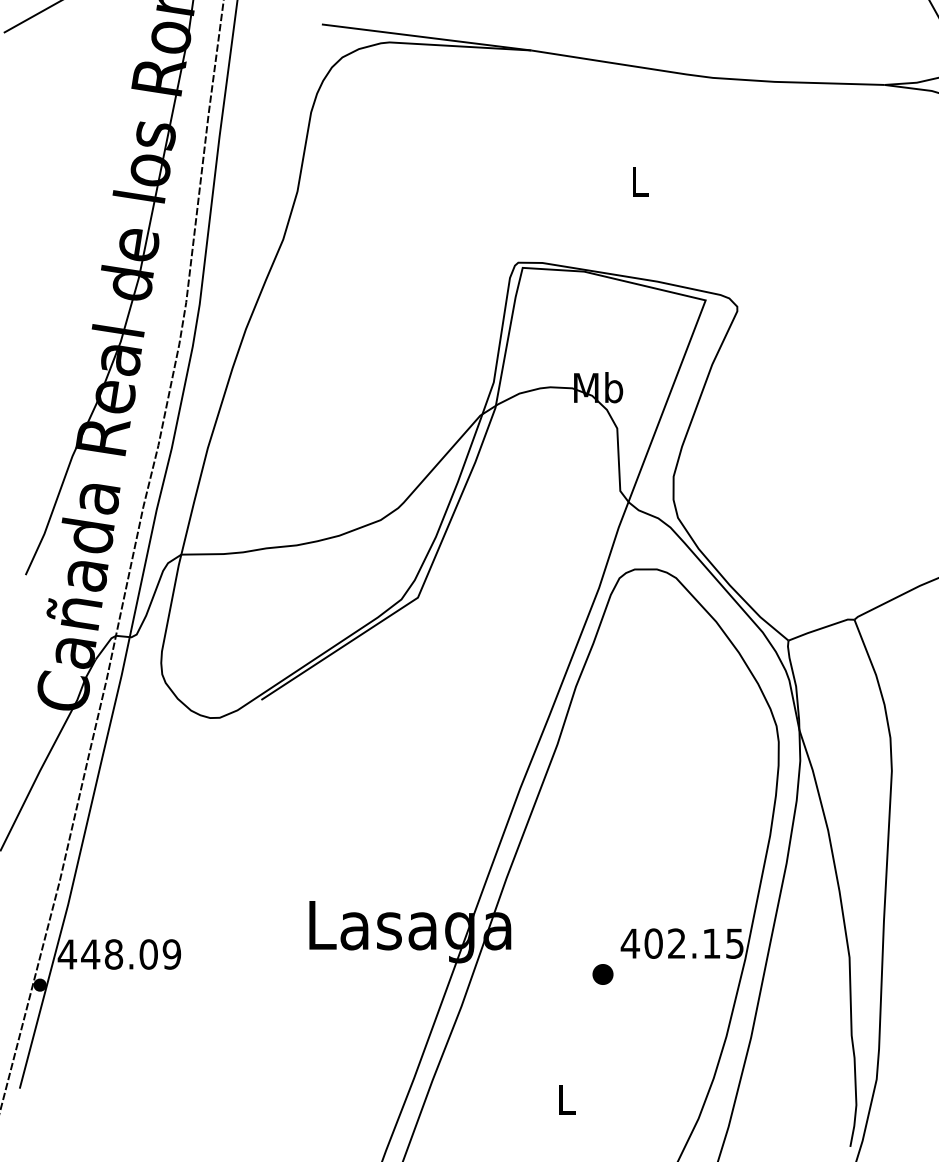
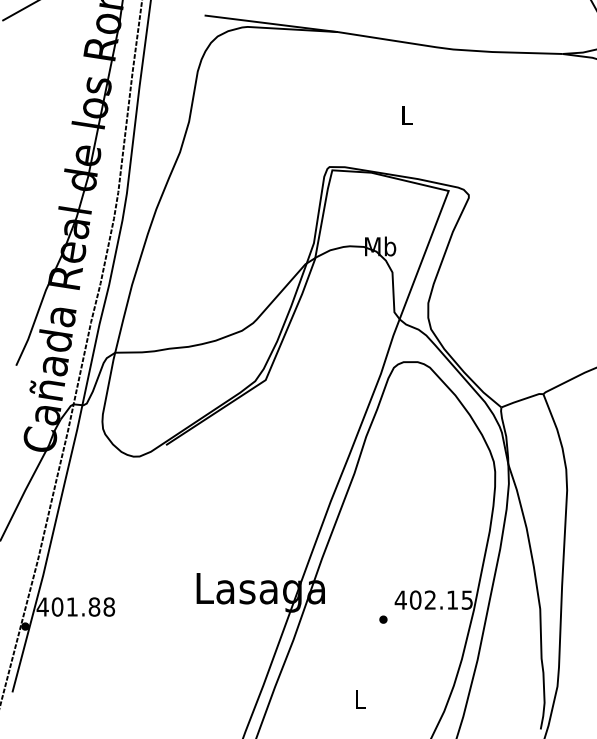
text: (131, 953) -> (83, 606), 448.09 -> 401.88
part: (603, 974) -> (383, 619), size x0.62

